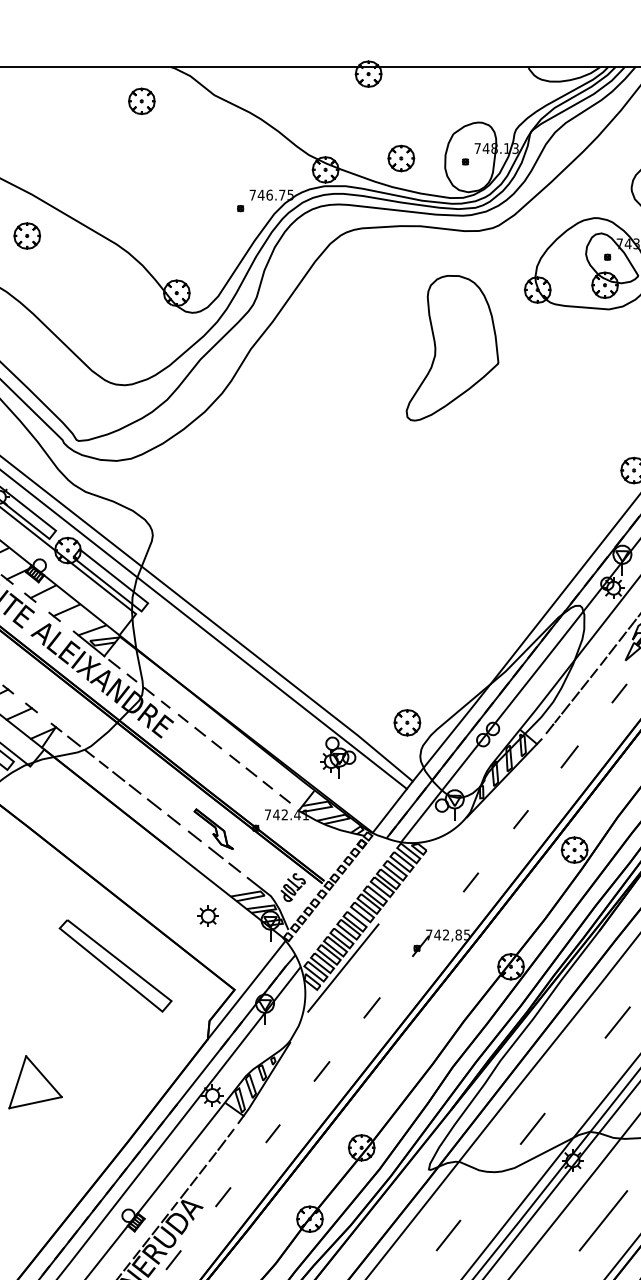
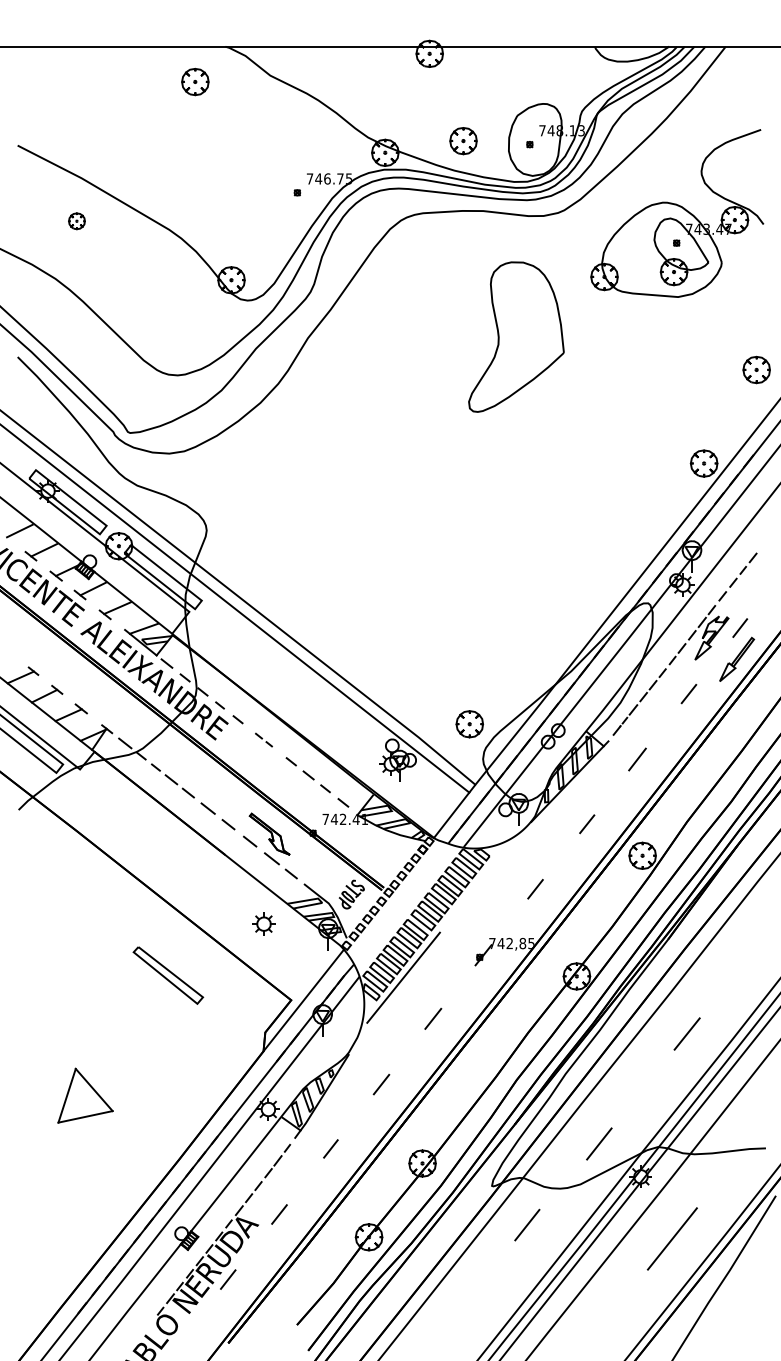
part: (26, 236) -> (76, 221), size x0.6
part: (207, 737) -> (263, 739), size x0.6
part: (115, 965) -> (168, 975), size x0.6
line: (448, 1234) -> (527, 1224), moved

